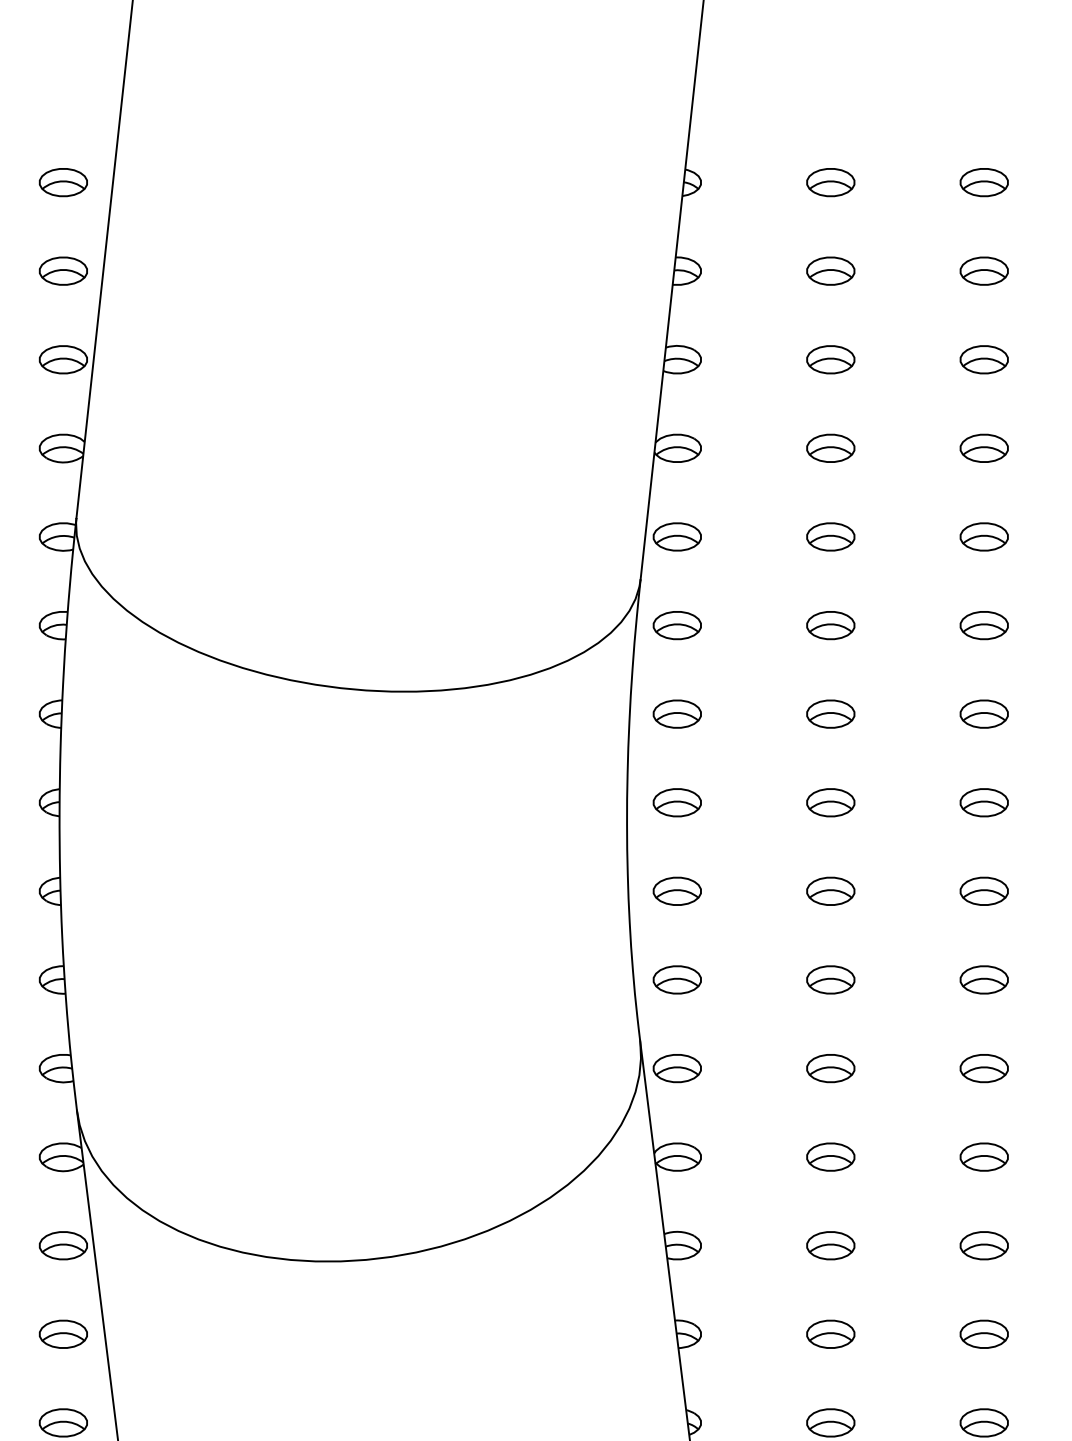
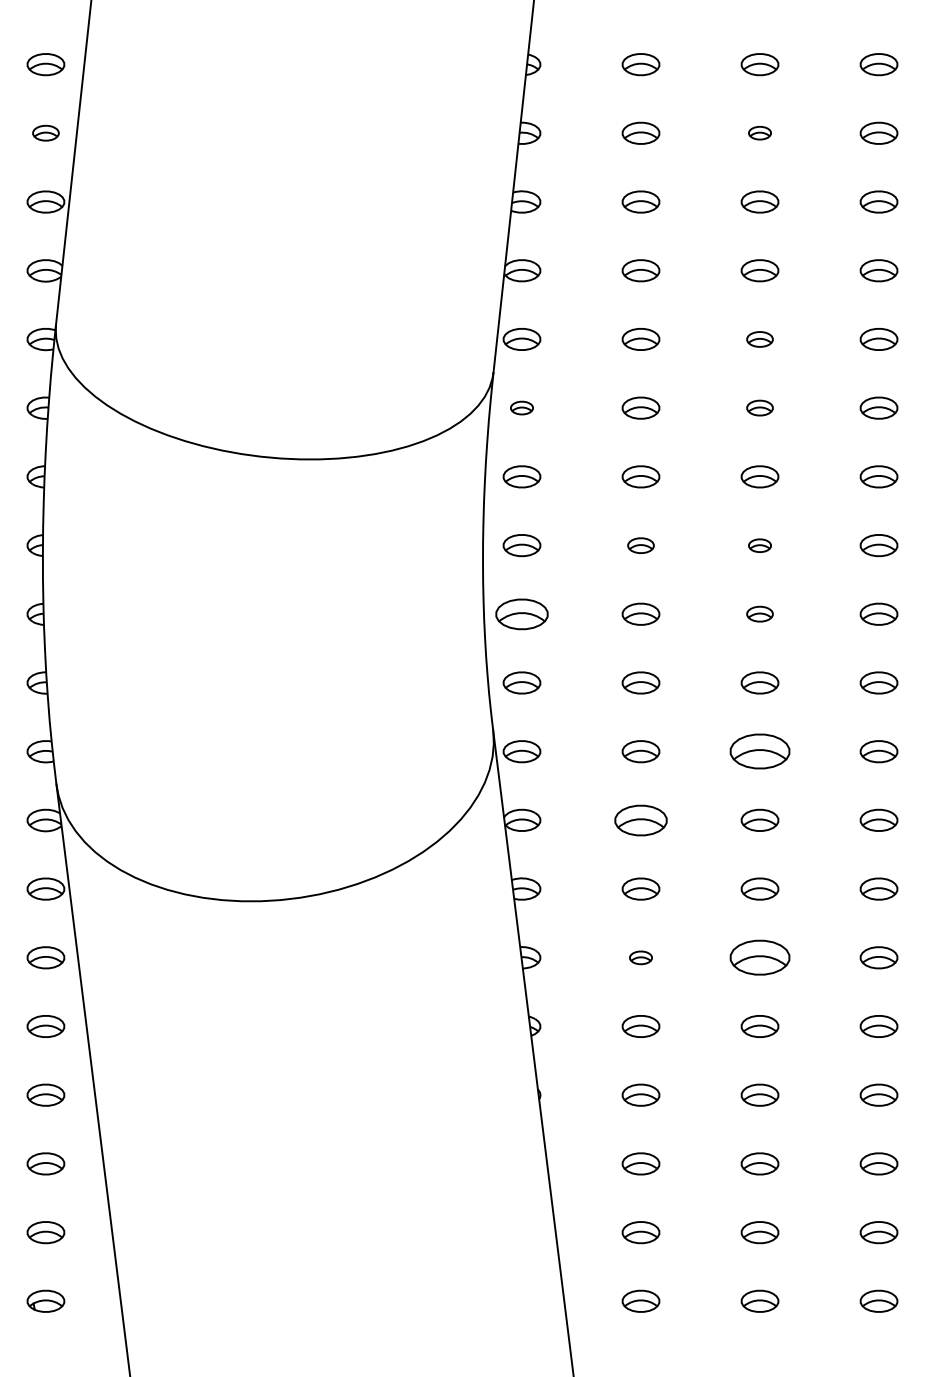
part: (62, 270) -> (45, 132), size x0.7
part: (983, 270) -> (759, 132), size x0.6
part: (983, 537) -> (759, 339), size x0.7
part: (676, 624) -> (521, 407), size x0.6
part: (983, 624) -> (759, 407), size x0.7
part: (830, 802) -> (640, 545), size x0.7
part: (983, 802) -> (759, 545), size x0.6
part: (676, 890) -> (521, 613), size x1.4
part: (983, 890) -> (759, 613), size x0.7
part: (983, 1068) -> (759, 751), size x1.6
part: (830, 1155) -> (640, 819), size x1.4
part: (830, 1333) -> (640, 957), size x0.6
part: (983, 1333) -> (759, 957), size x1.6

